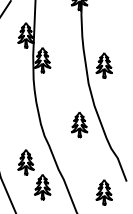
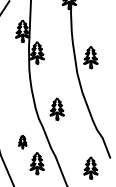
part: (79, 125) -> (57, 109), moved
part: (25, 162) -> (22, 141), size x0.6

